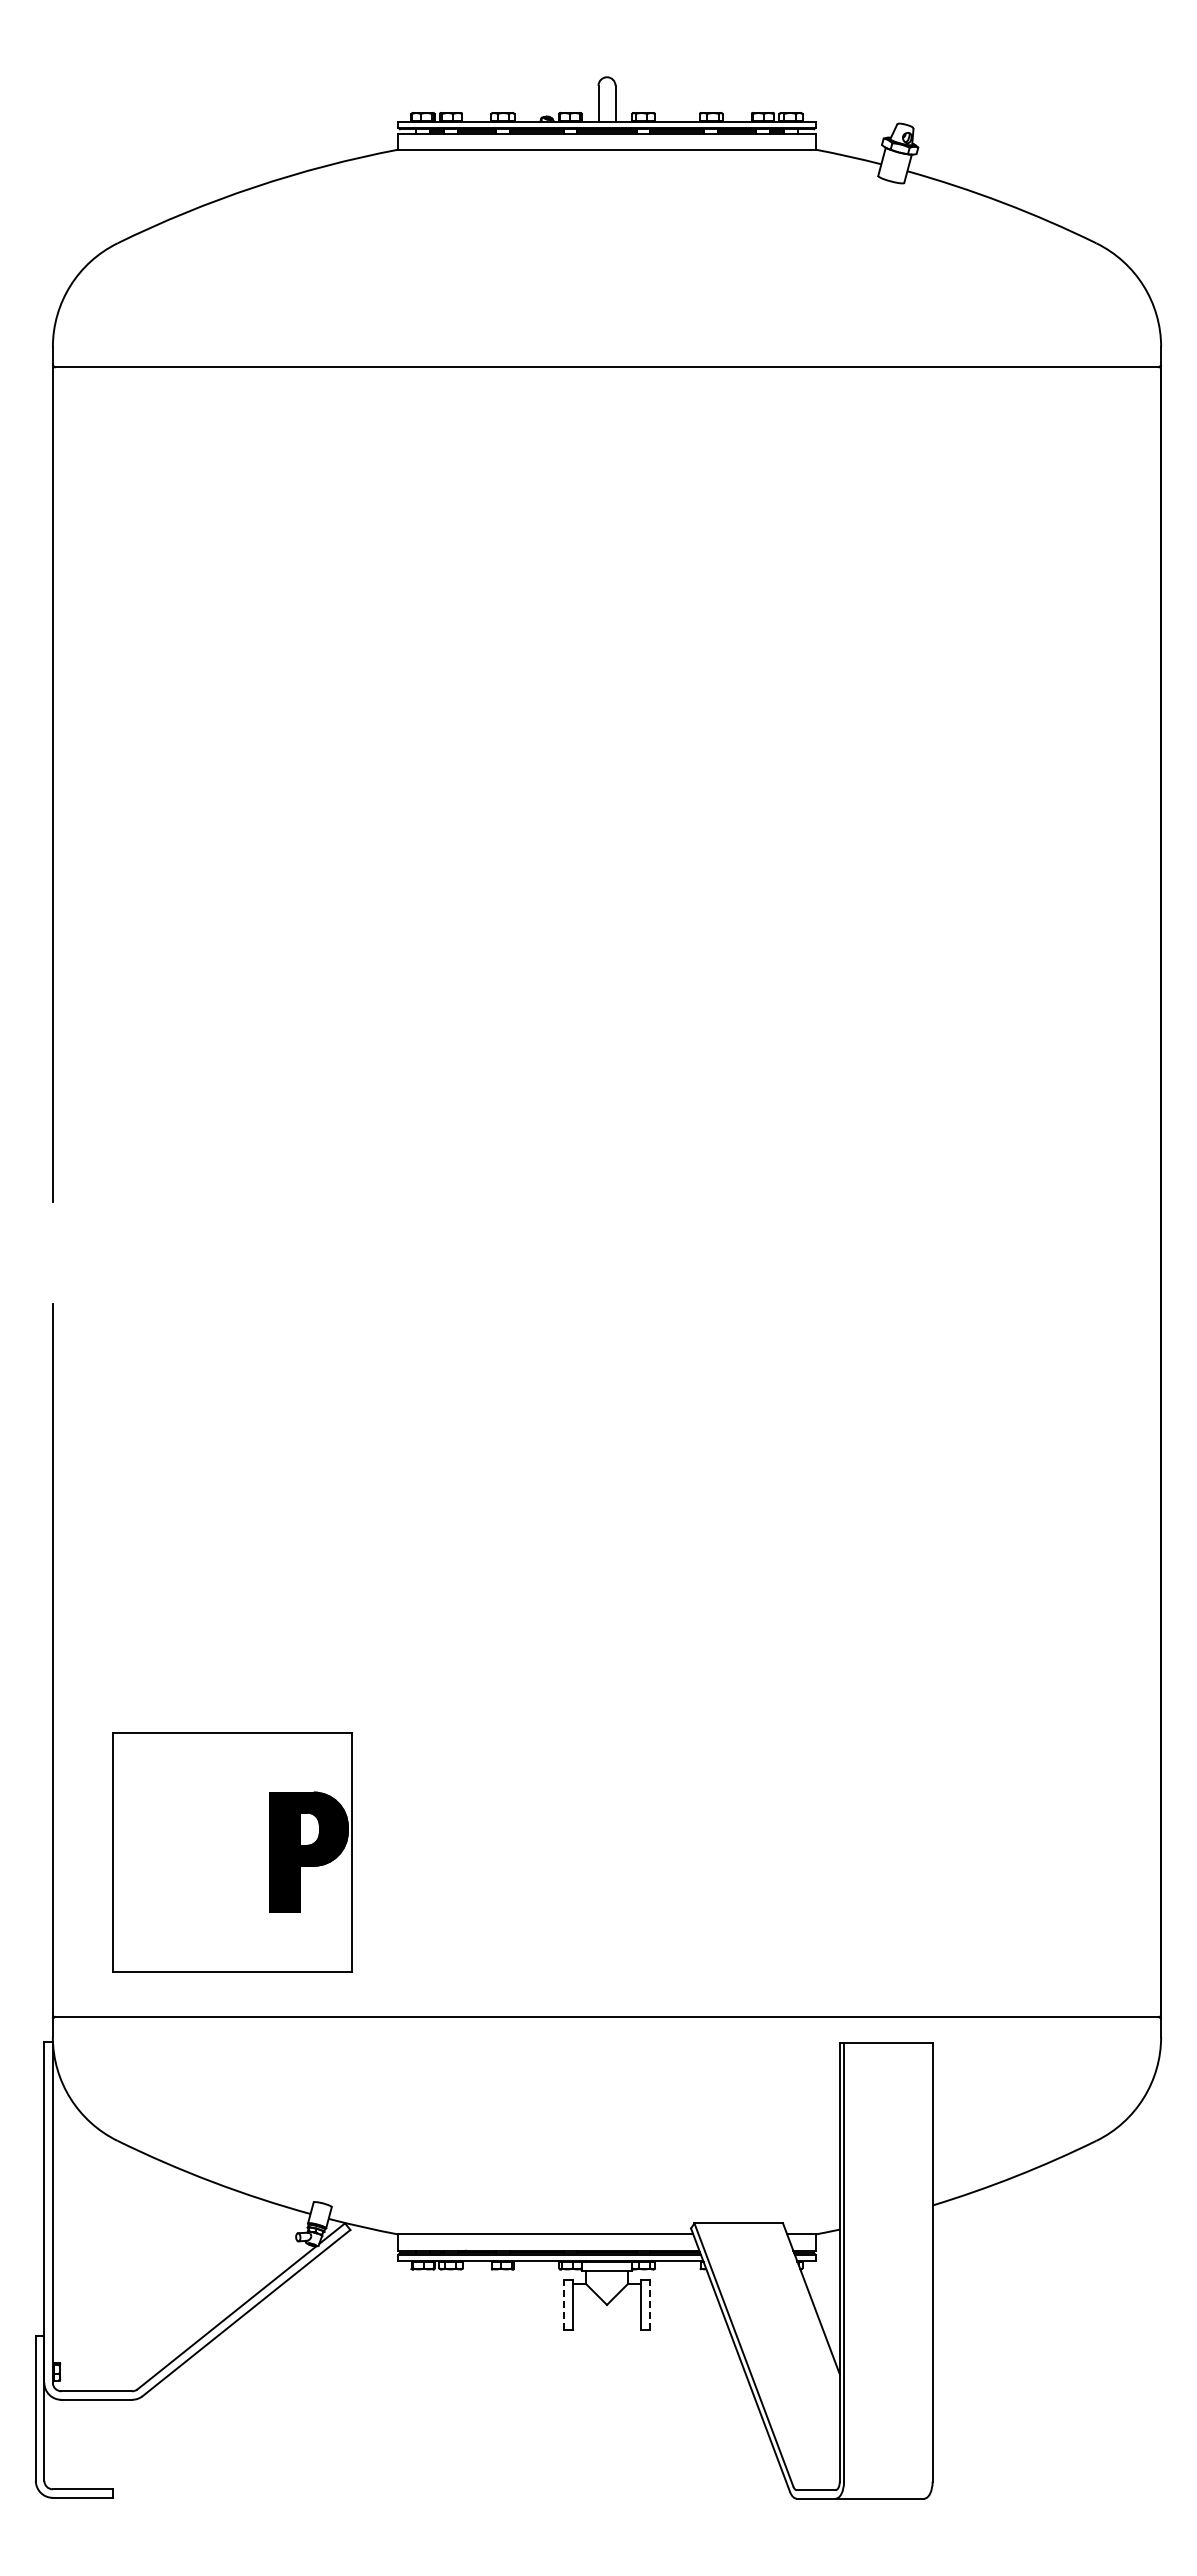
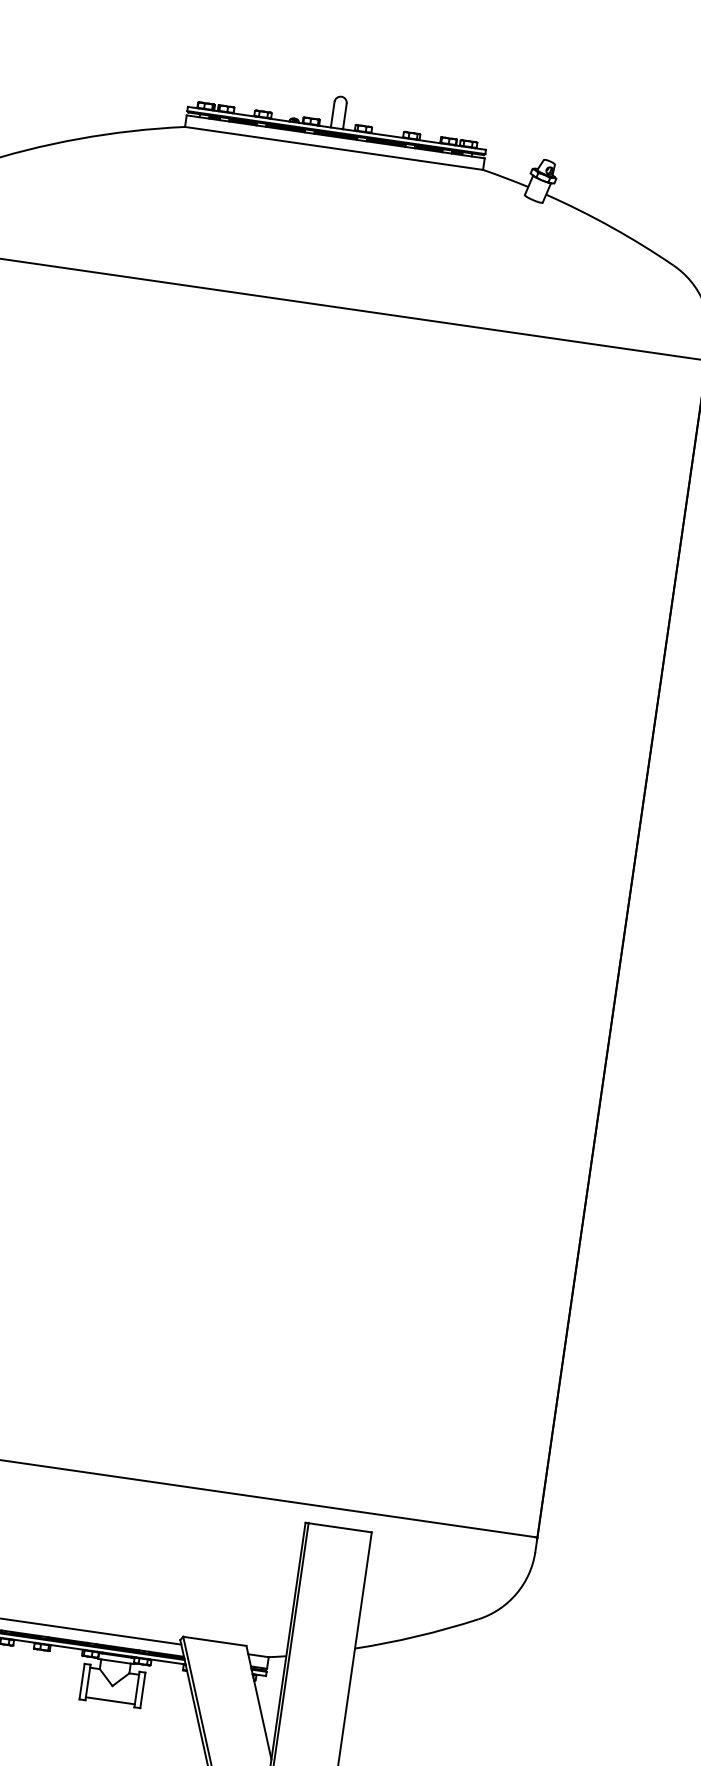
line: (564, 2304) -> (82, 1681), dashed -> solid
line: (649, 2304) -> (142, 1690), dashed -> solid
line: (606, 2325) -> (110, 1700), added

